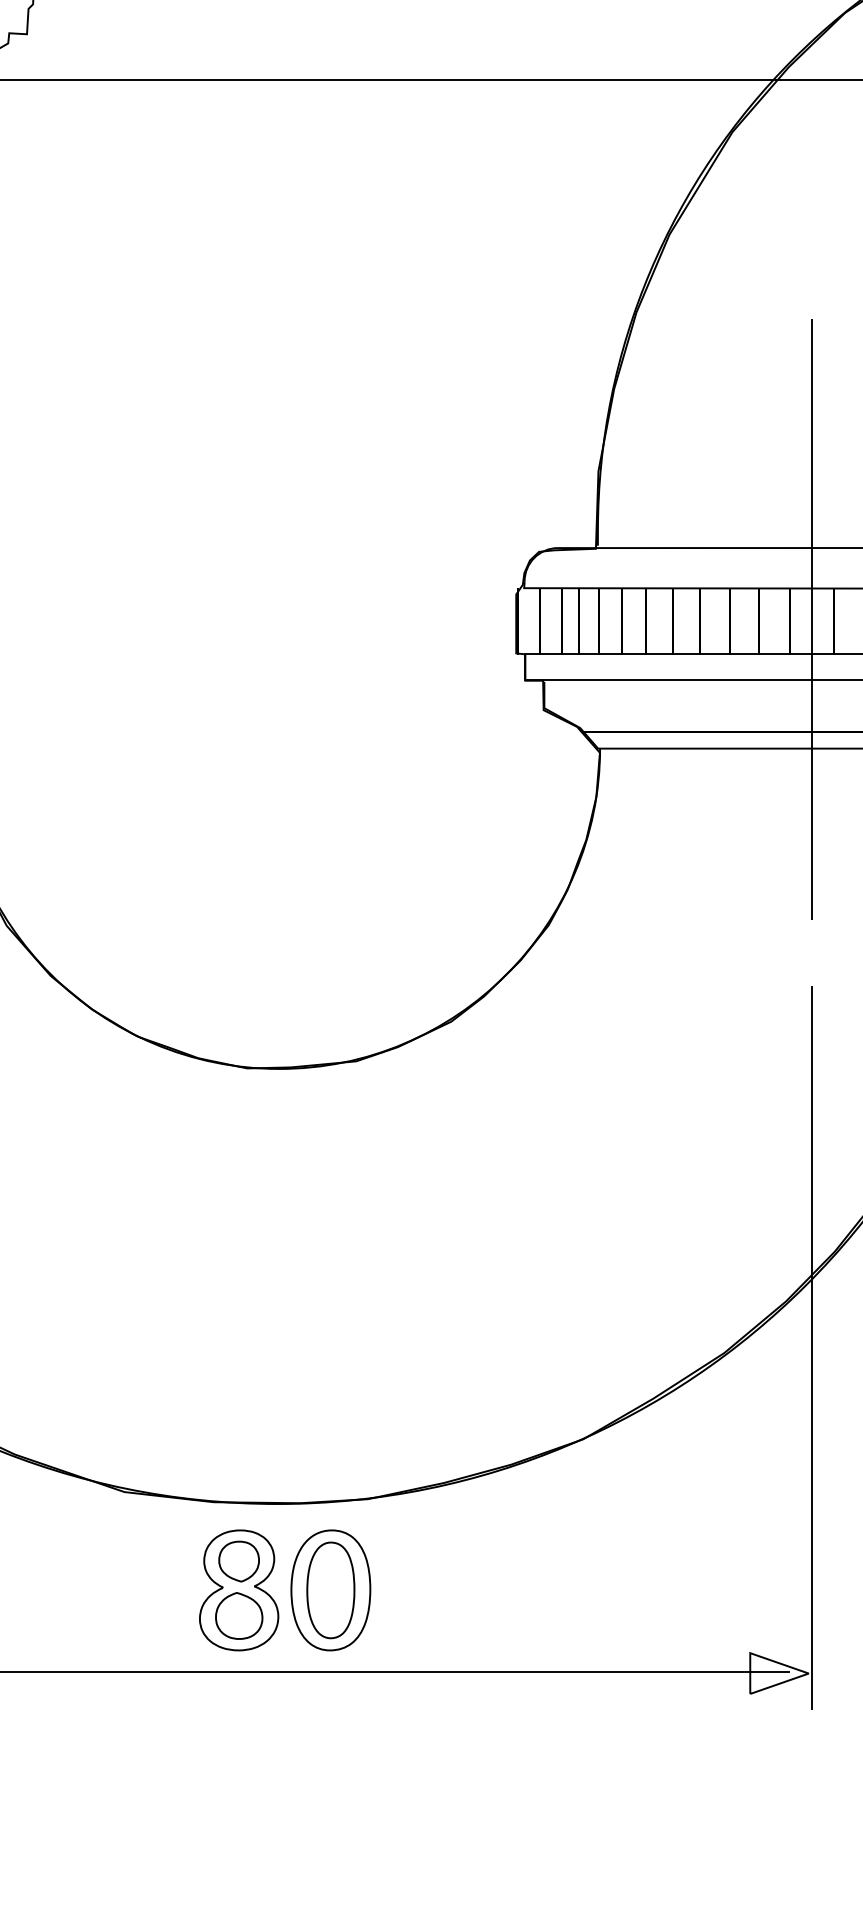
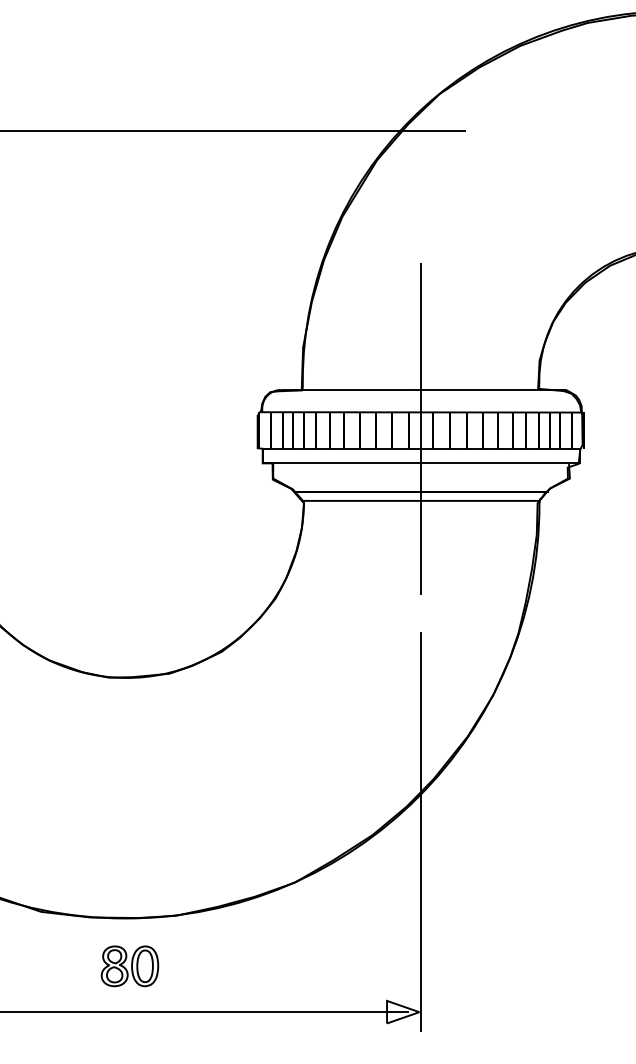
part: (284, 1590) -> (129, 966), size x0.6

